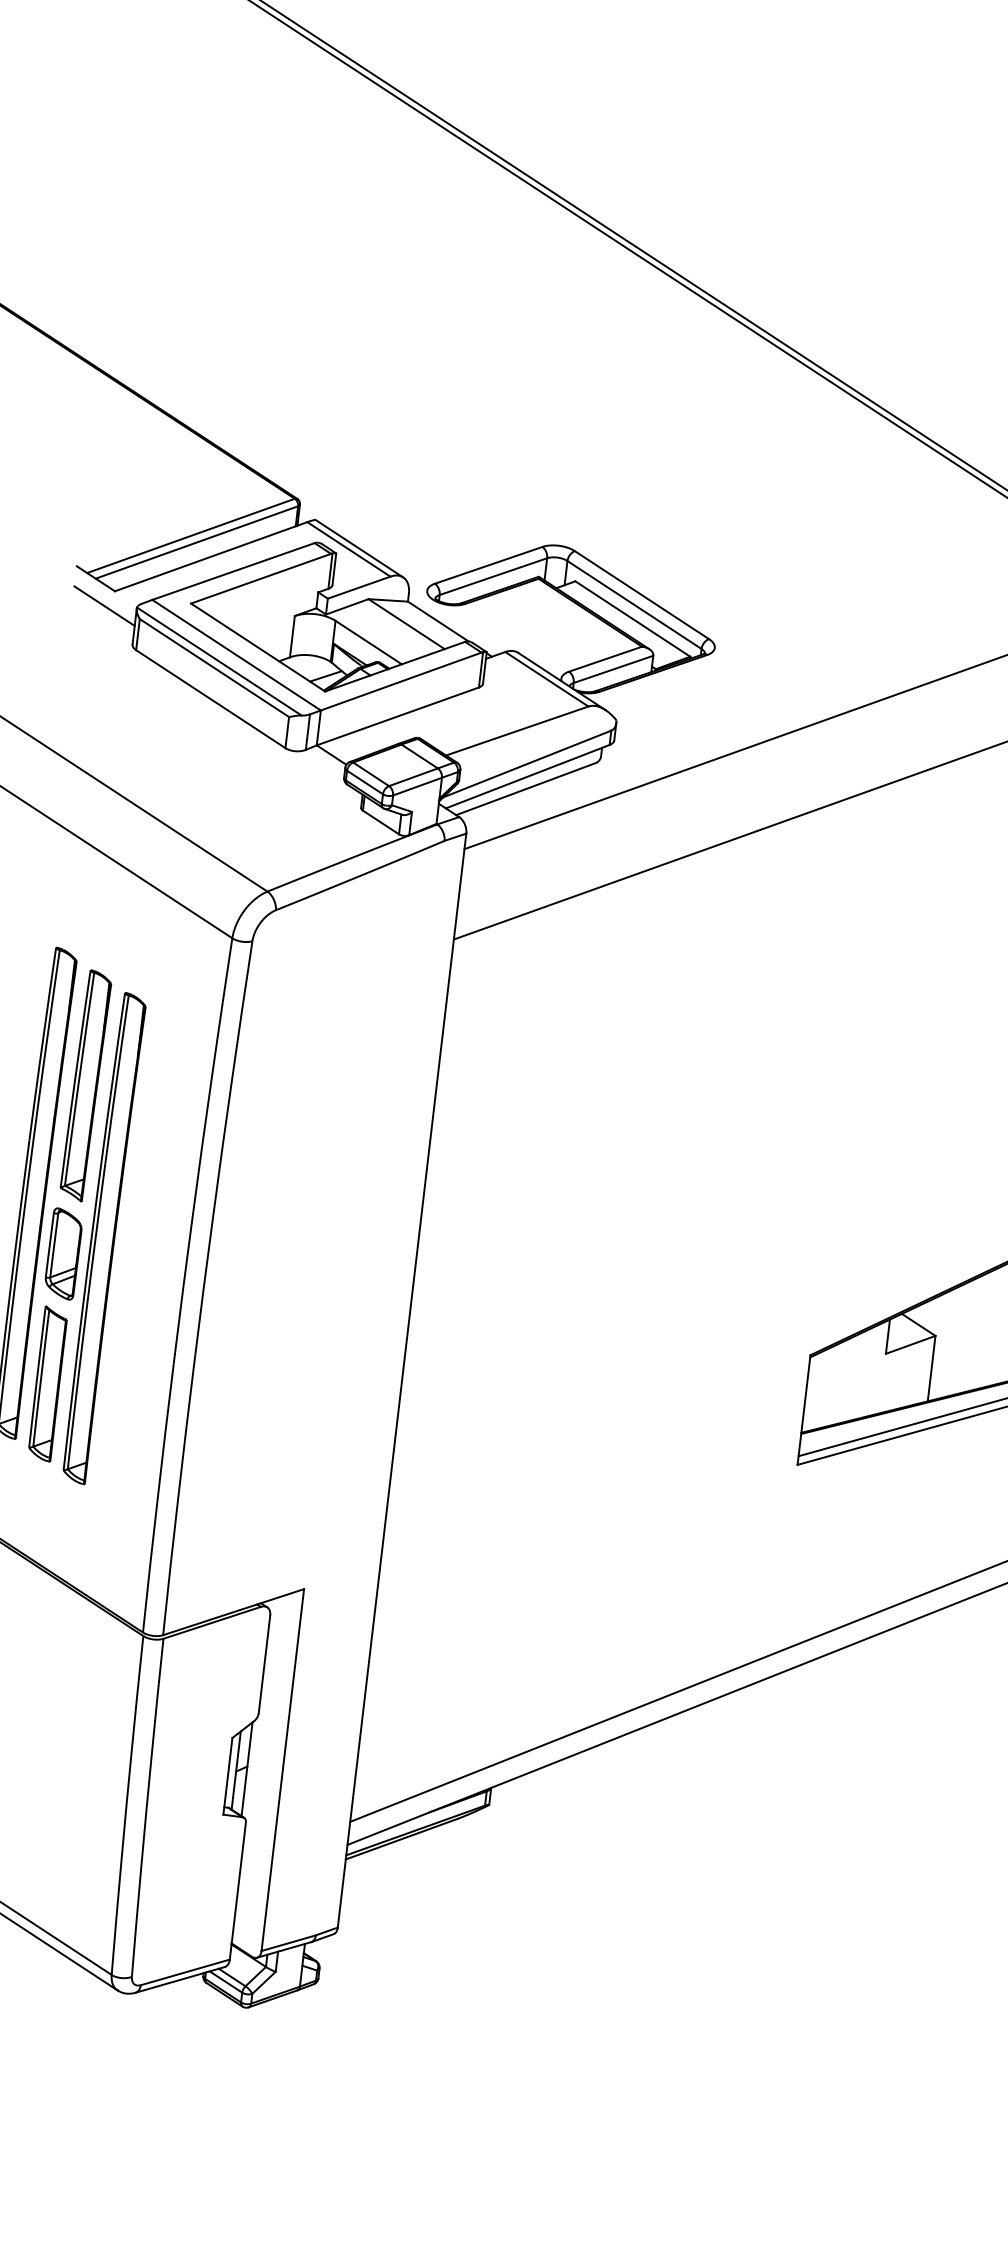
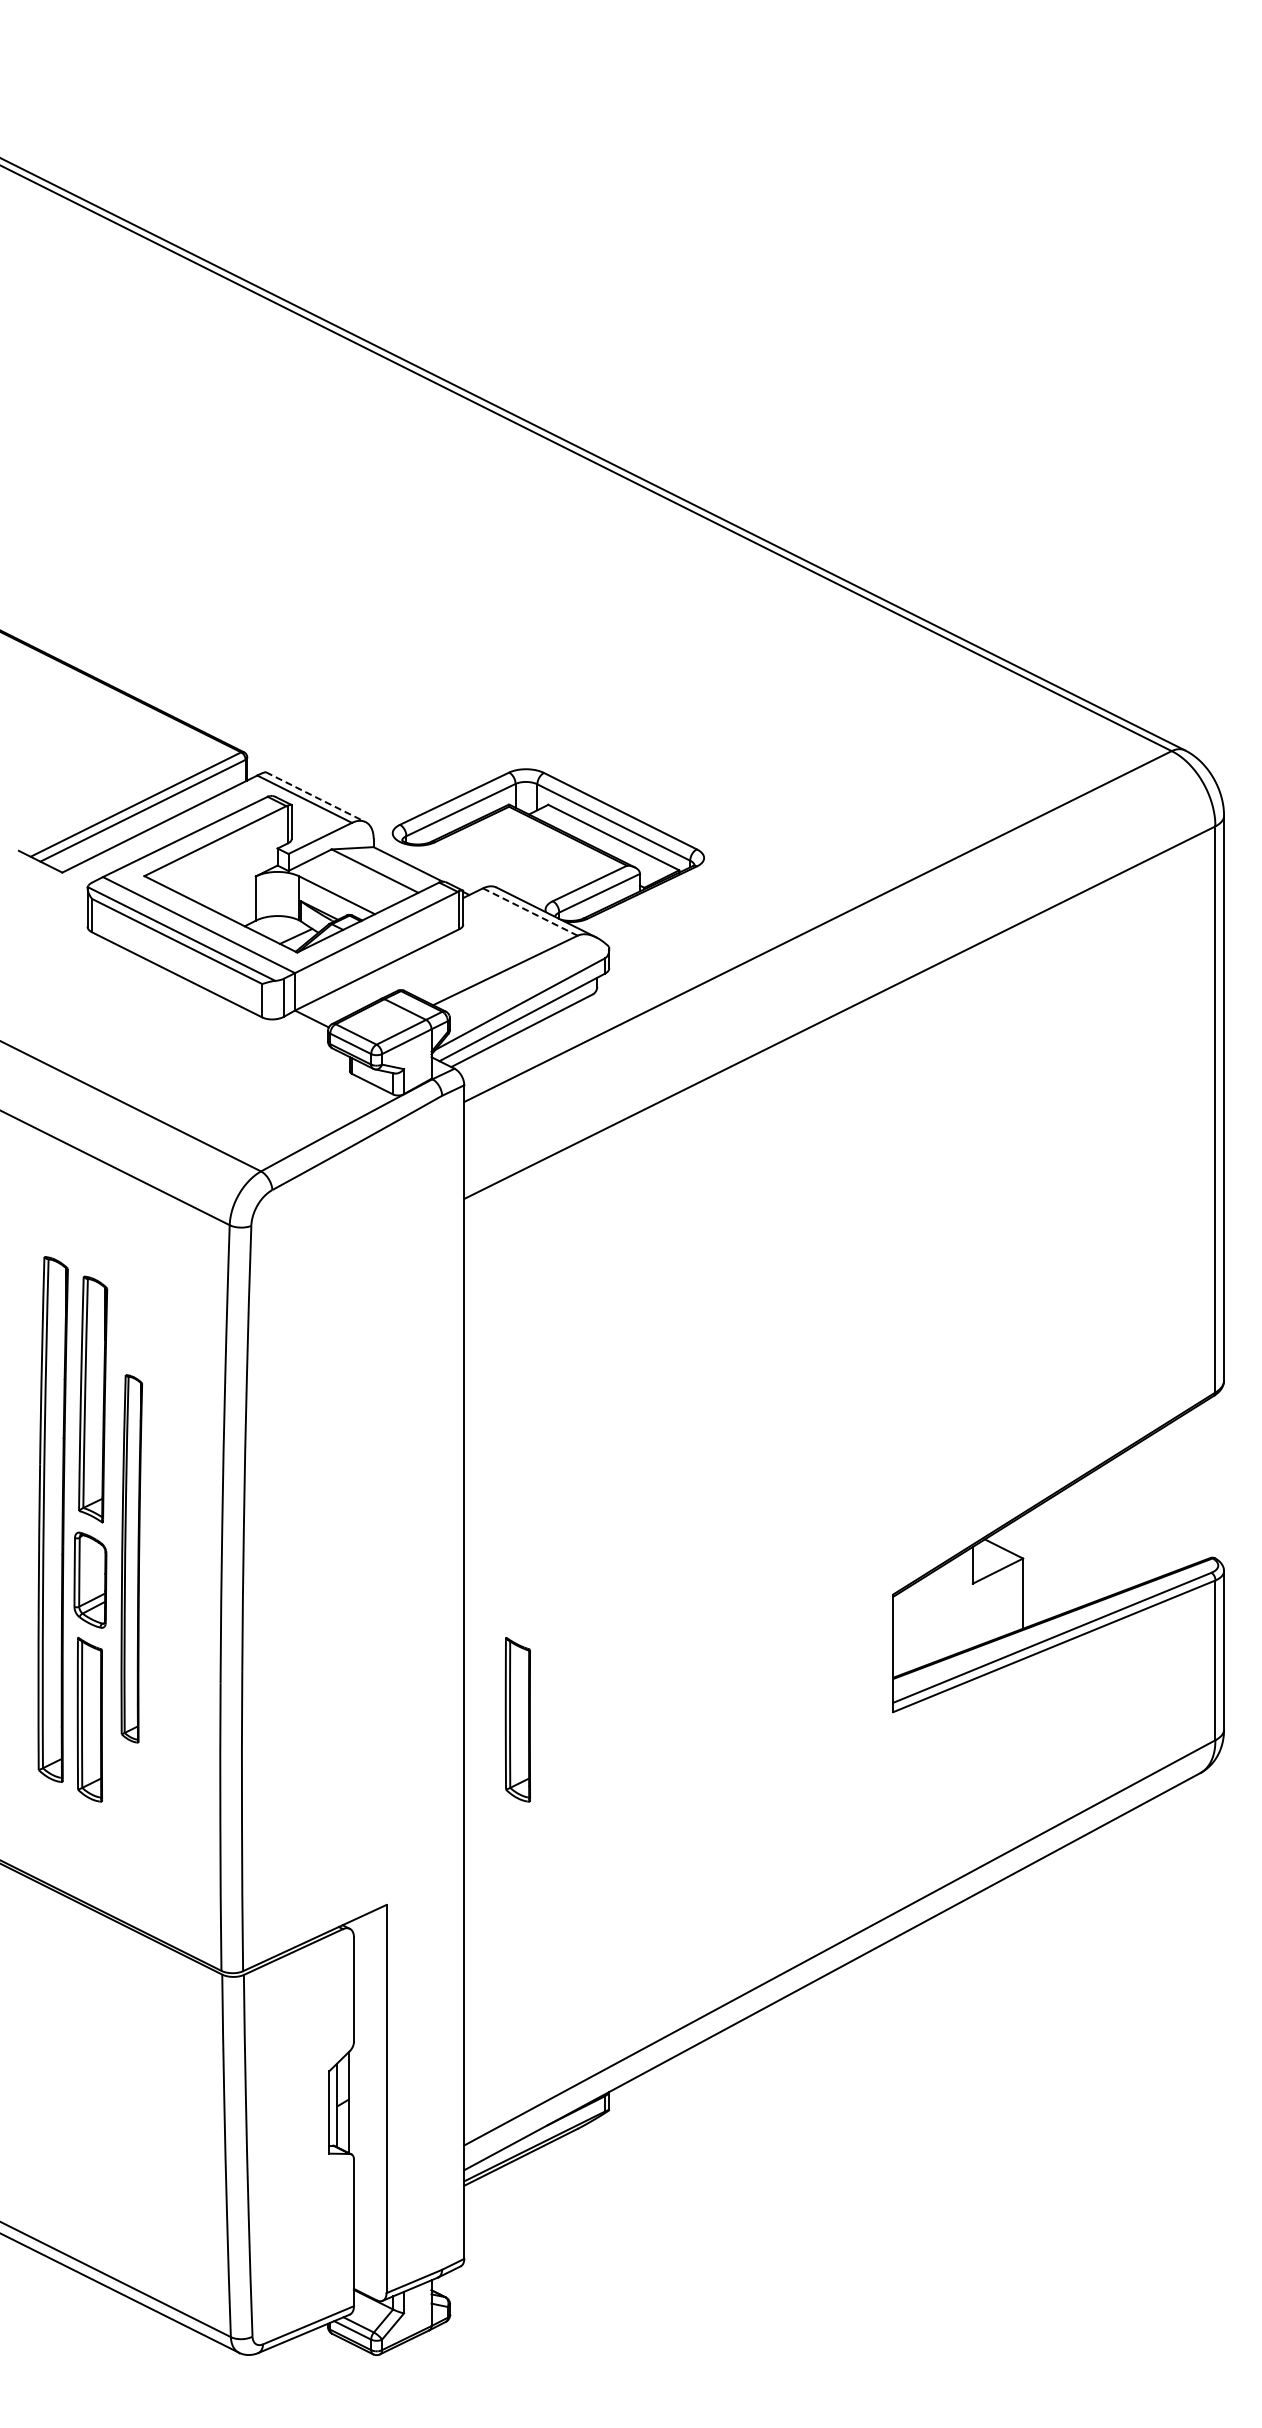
line: (359, 548) -> (315, 797), solid -> dashed
line: (103, 605) -> (52, 889), removed
line: (546, 679) -> (530, 912), solid -> dashed
part: (104, 1238) -> (131, 1558), size x0.7
part: (446, 1430) -> (517, 1719), added

